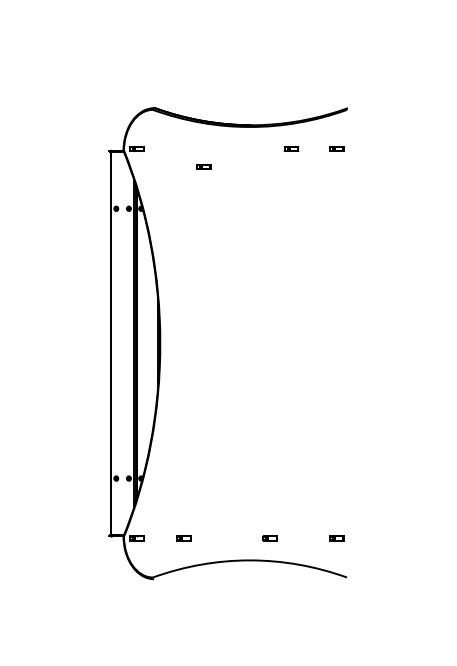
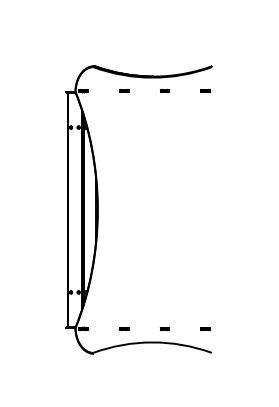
part: (290, 148) -> (164, 90), moved
part: (203, 166) -> (124, 90), moved
part: (184, 539) -> (124, 329), moved

